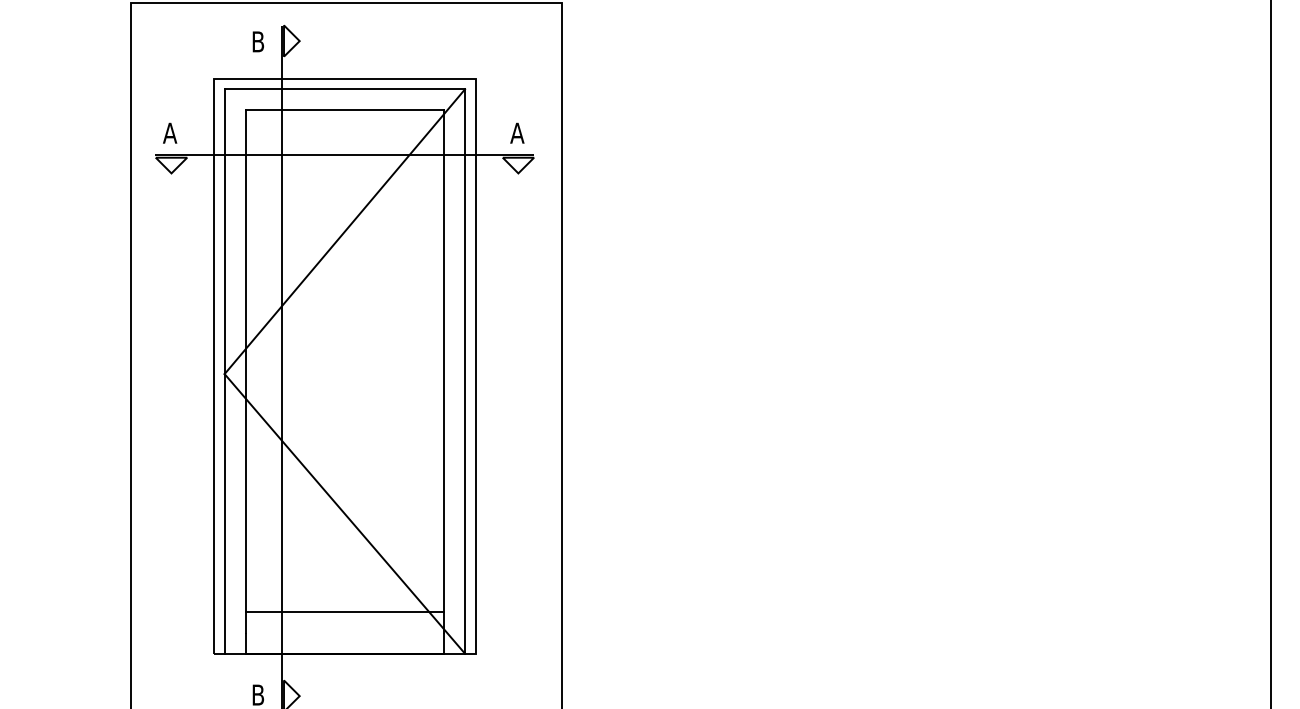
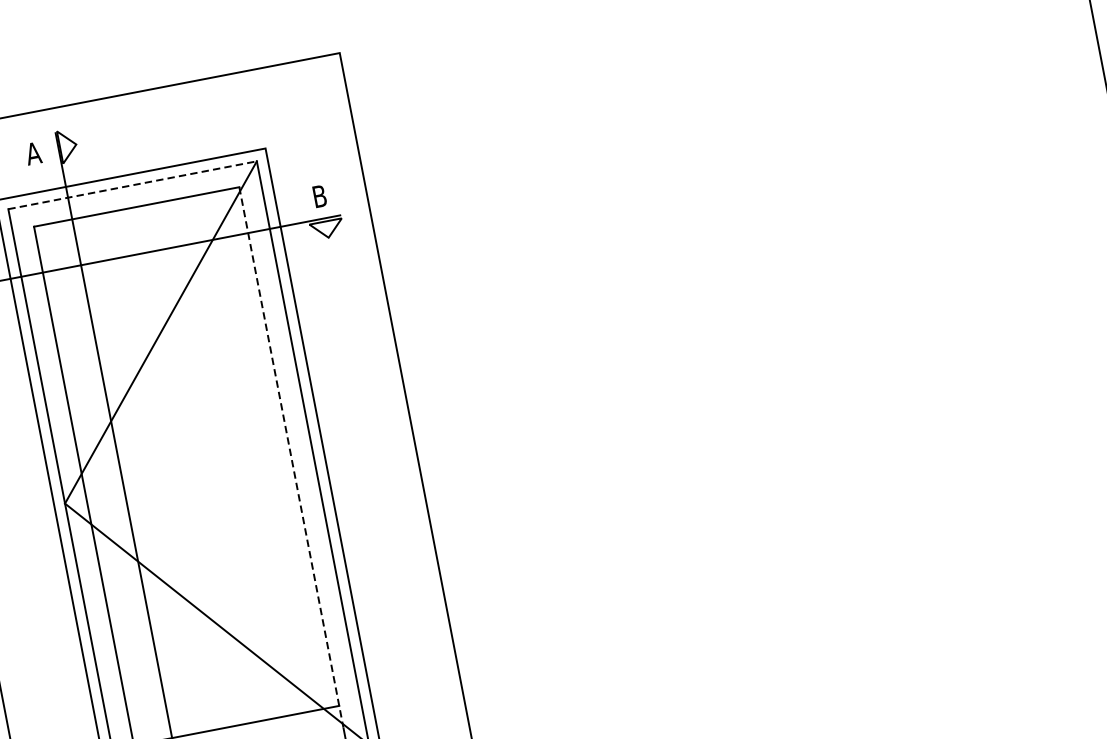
text: (258, 41) -> (33, 153), B -> A
line: (345, 89) -> (133, 185), solid -> dashed
text: (517, 132) -> (319, 195), A -> B
line: (444, 372) -> (291, 458), solid -> dashed

